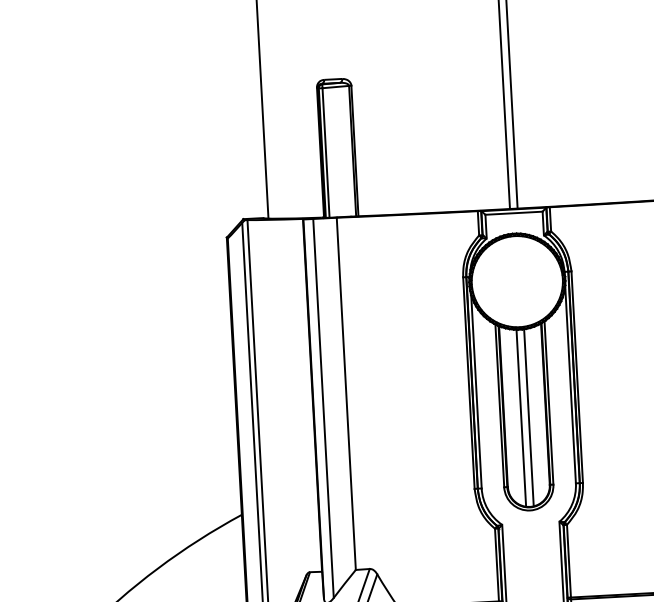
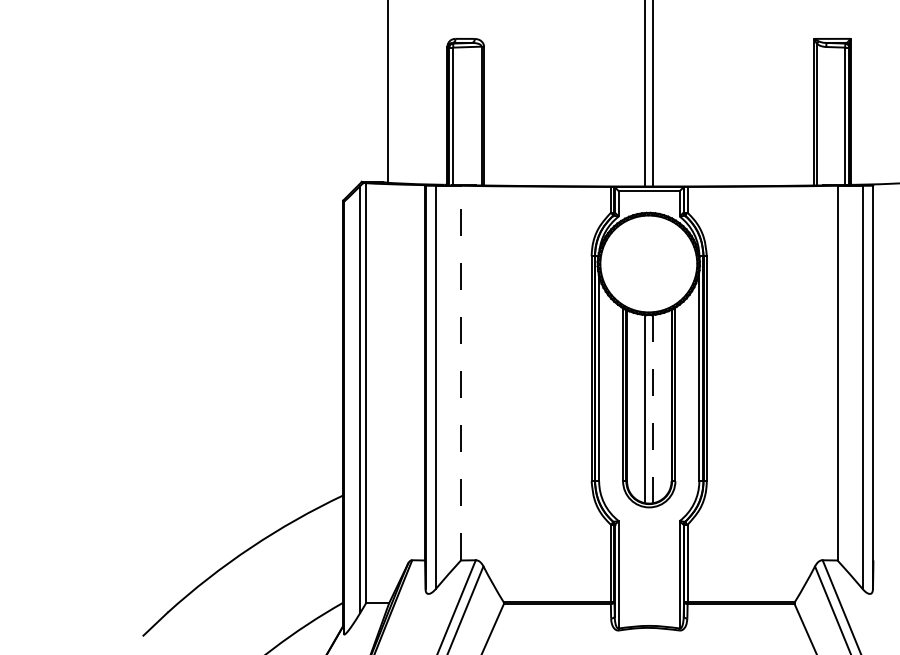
line: (345, 393) -> (460, 372), solid -> dashed
line: (529, 418) -> (653, 409), solid -> dashed

